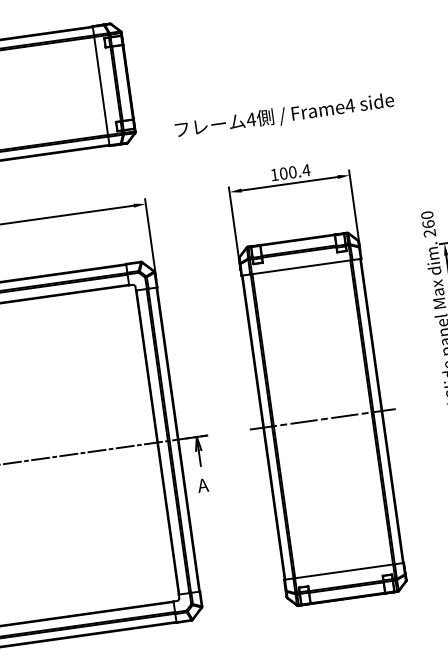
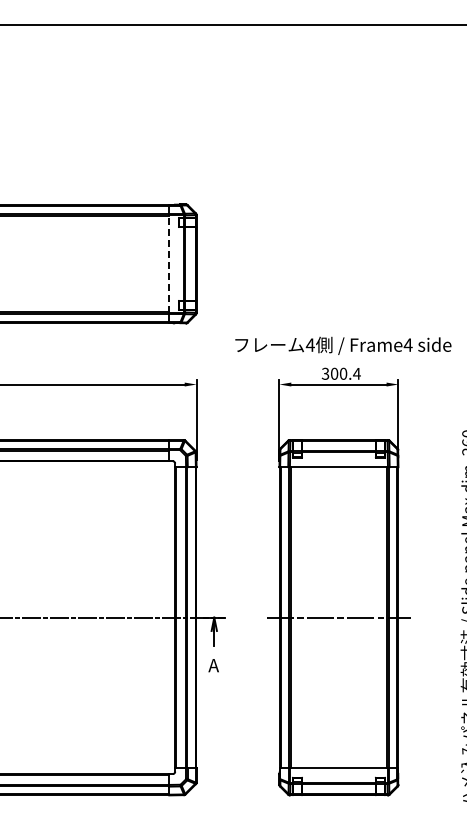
line: (101, 85) -> (169, 263), solid -> dashed
text: (284, 115) -> (343, 345), moved
text: (274, 174) -> (325, 373), 100.4 -> 300.4

